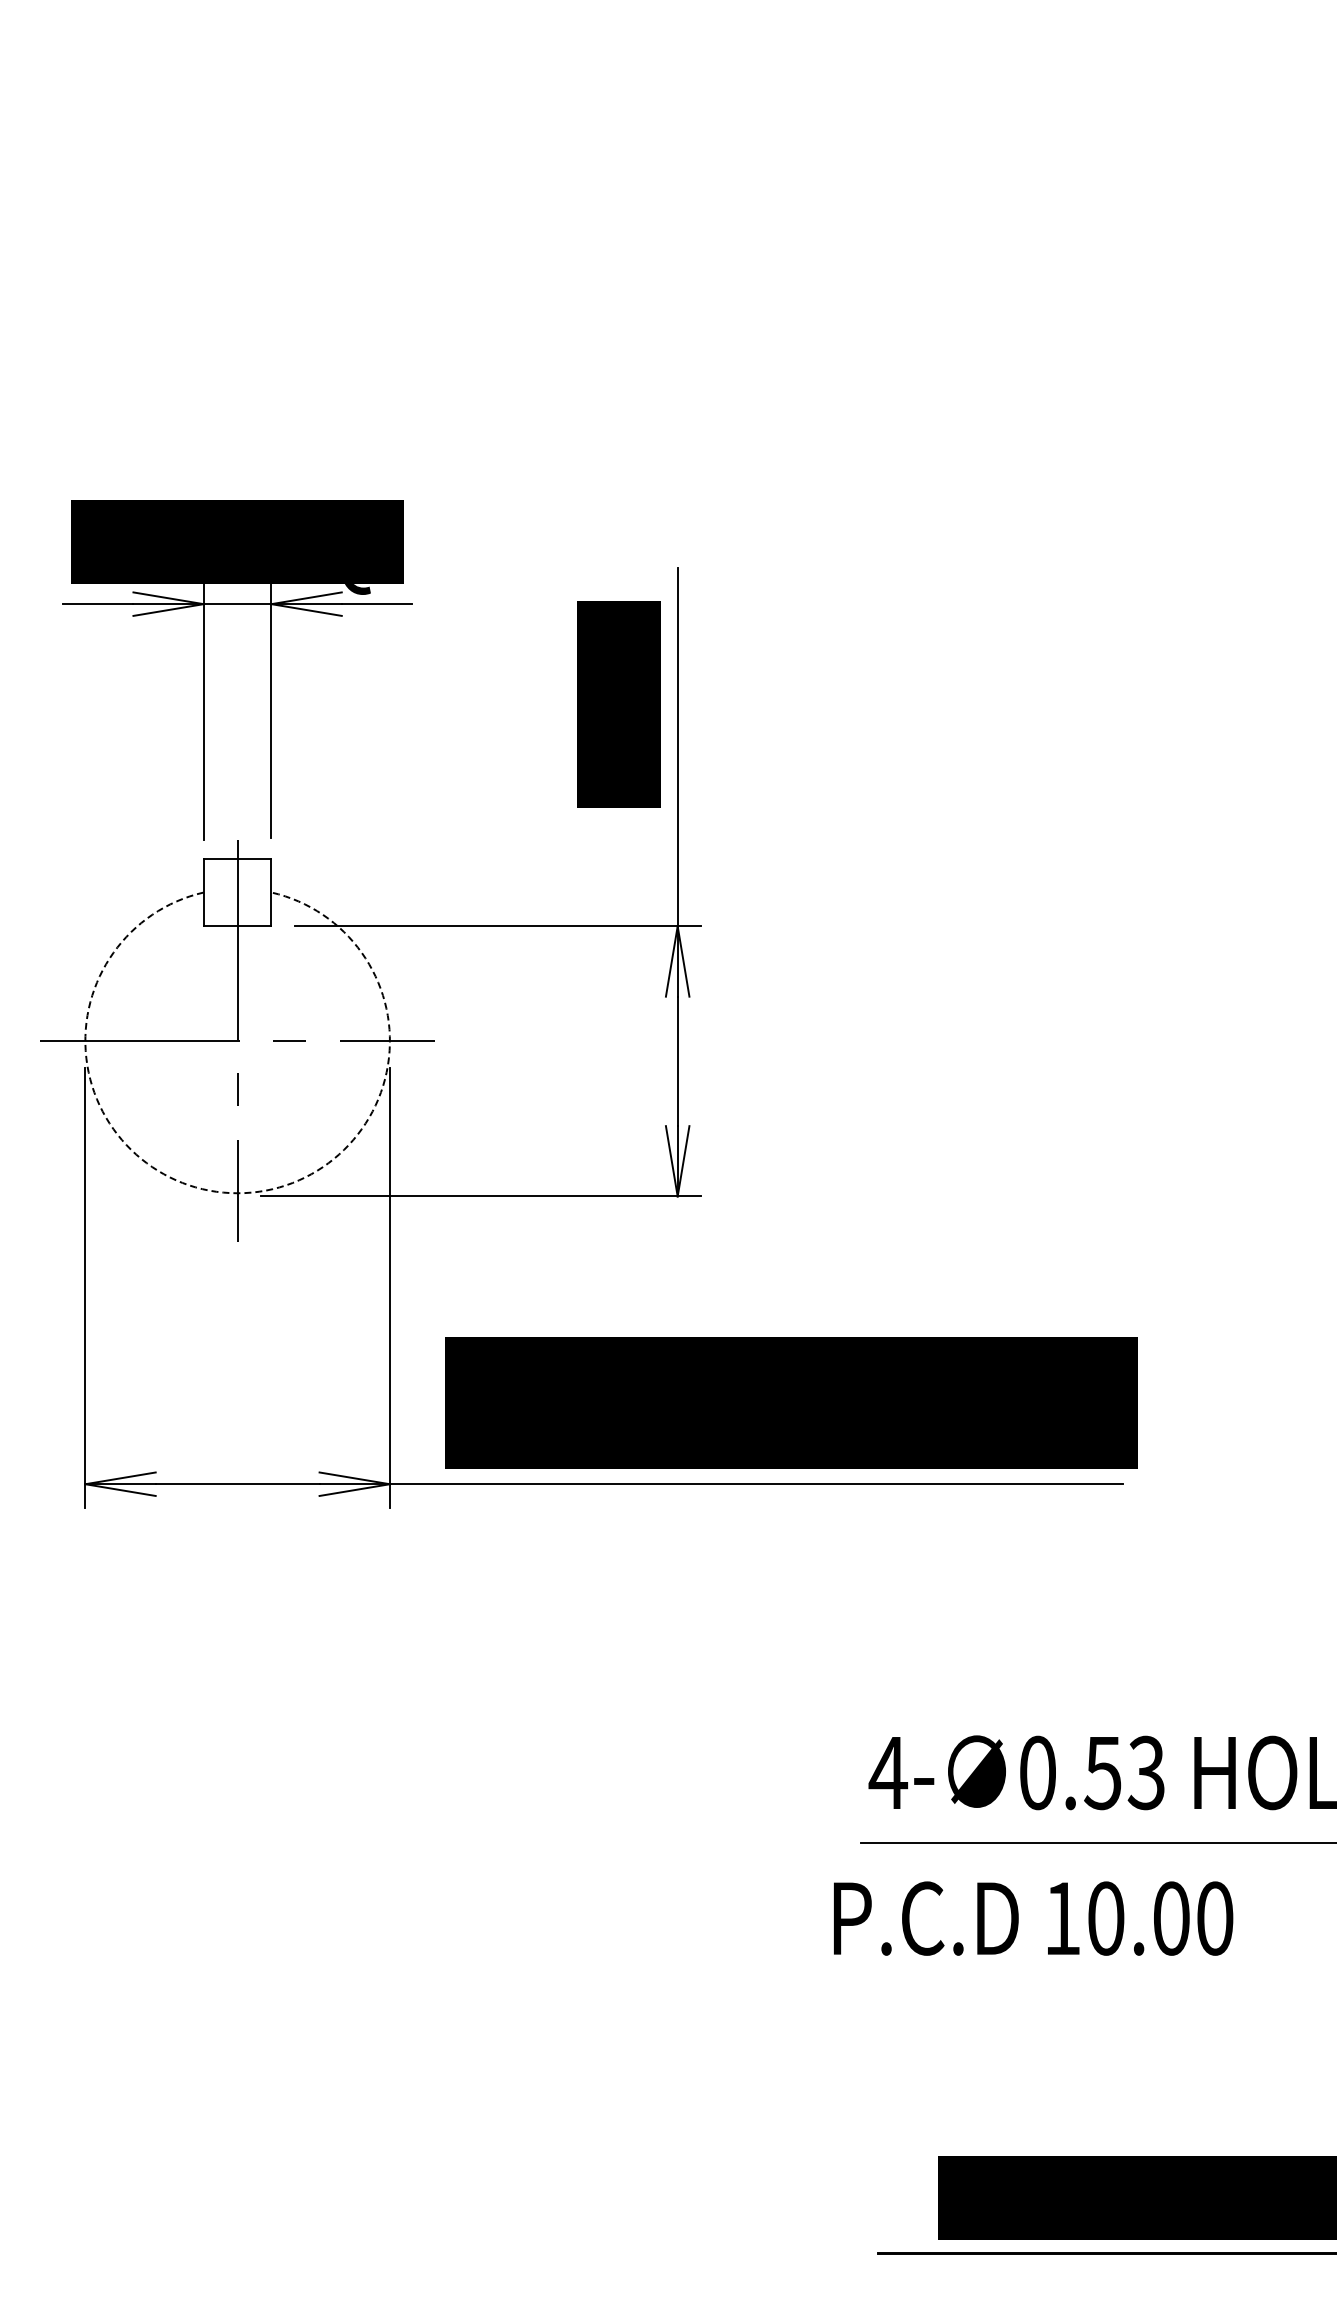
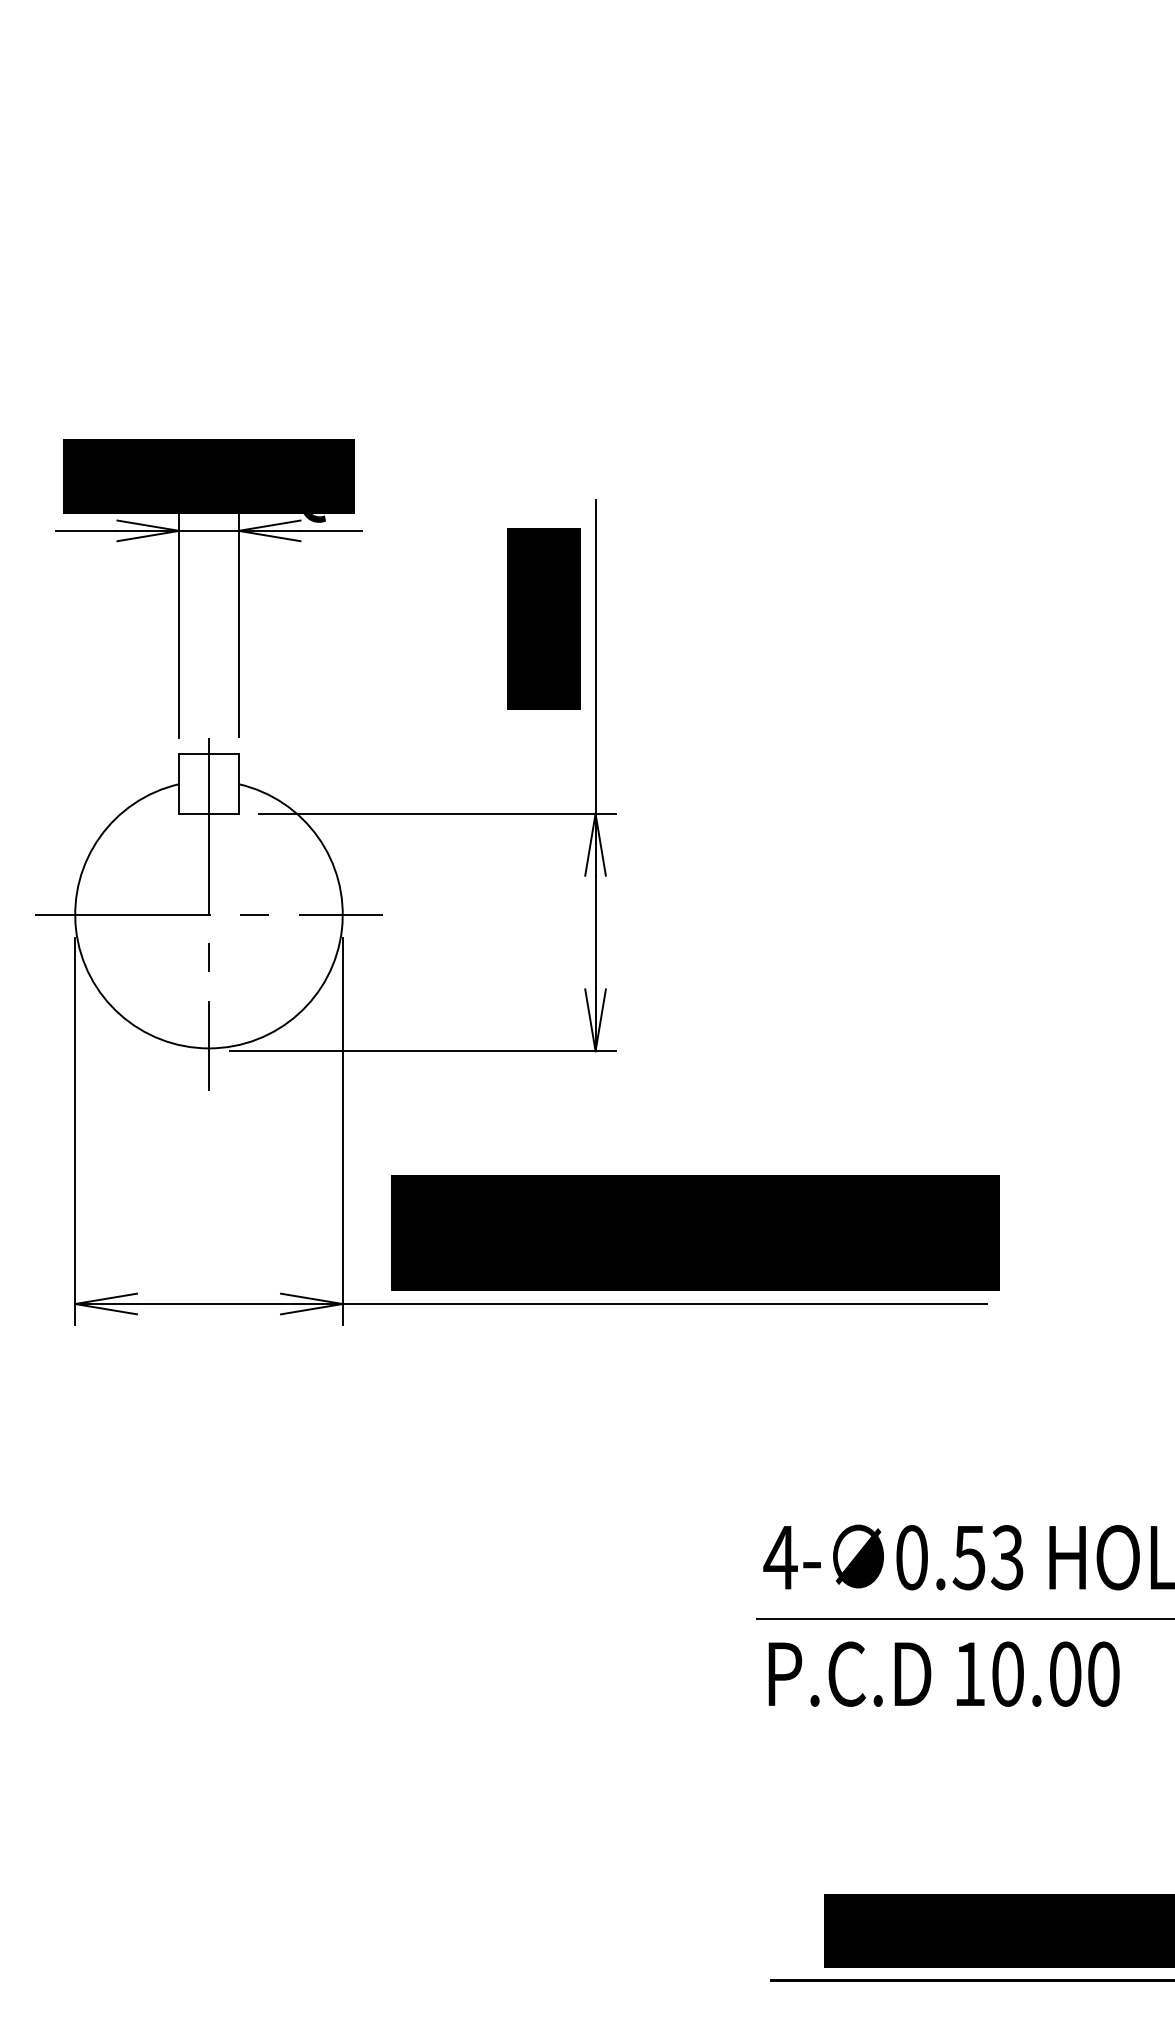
arc: (237, 1193) -> (208, 1048), dashed -> solid
text: (1033, 1918) -> (944, 1674), moved

